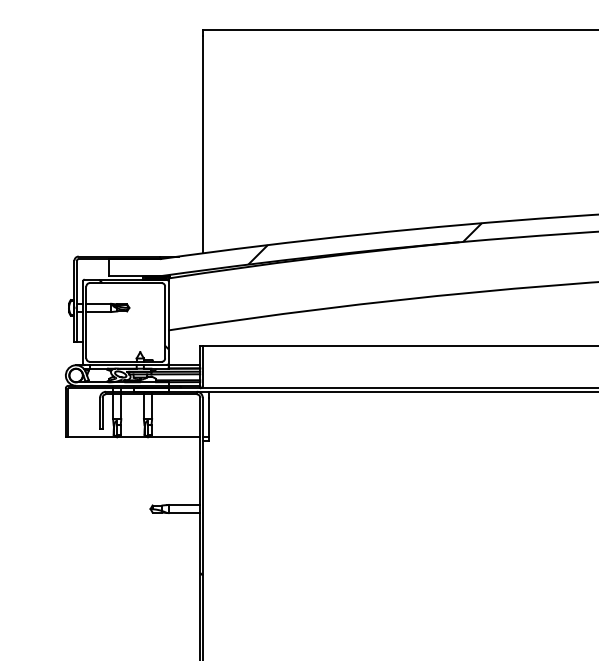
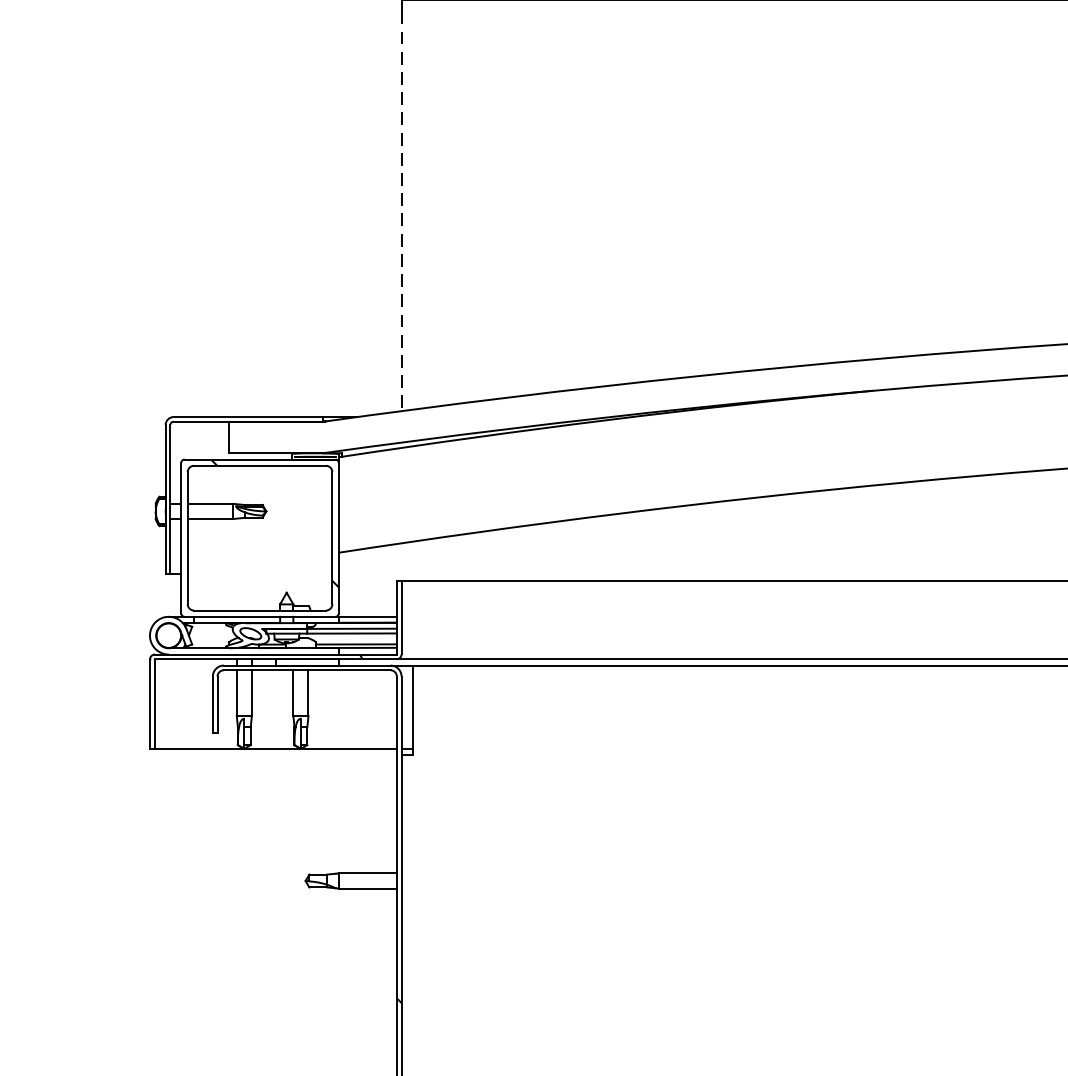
line: (202, 144) -> (401, 211), solid -> dashed
hatch: (364, 243) -> (698, 393), removed

